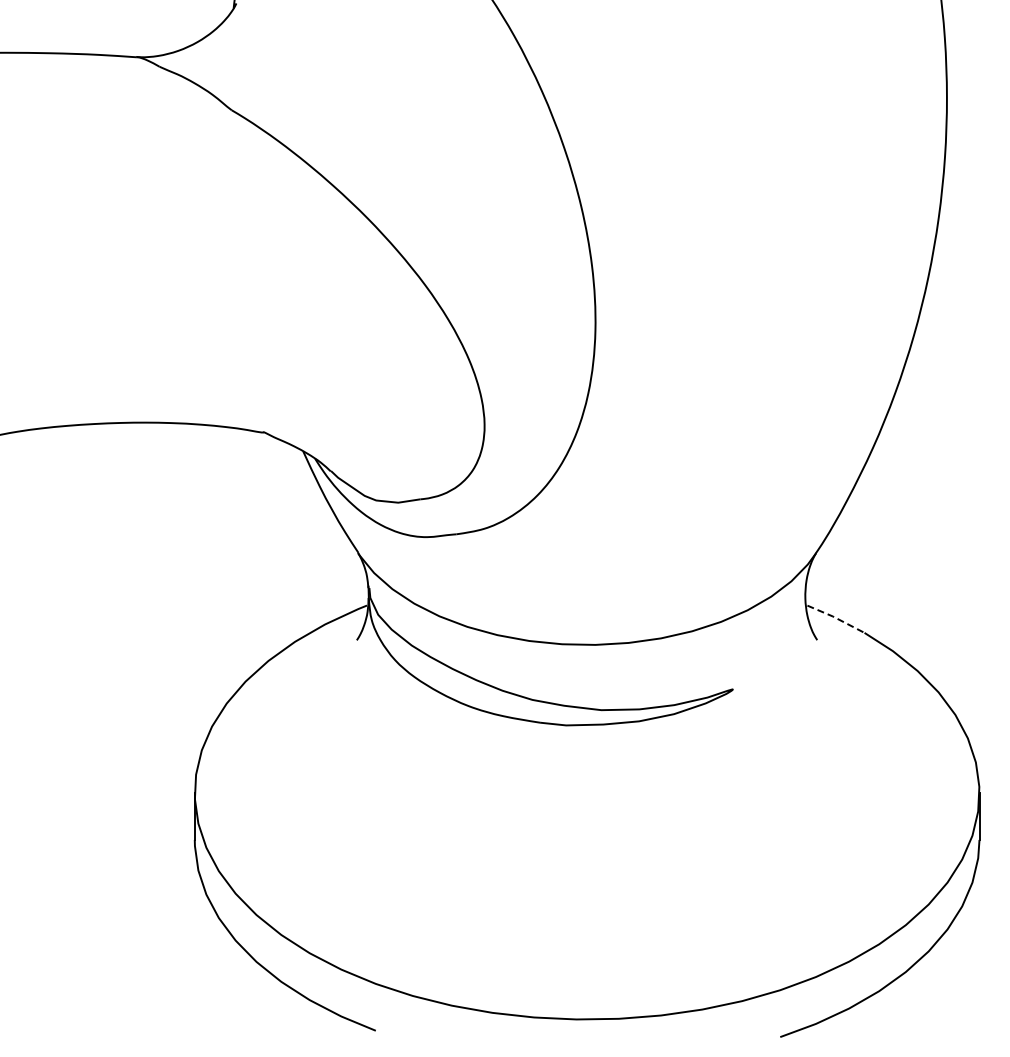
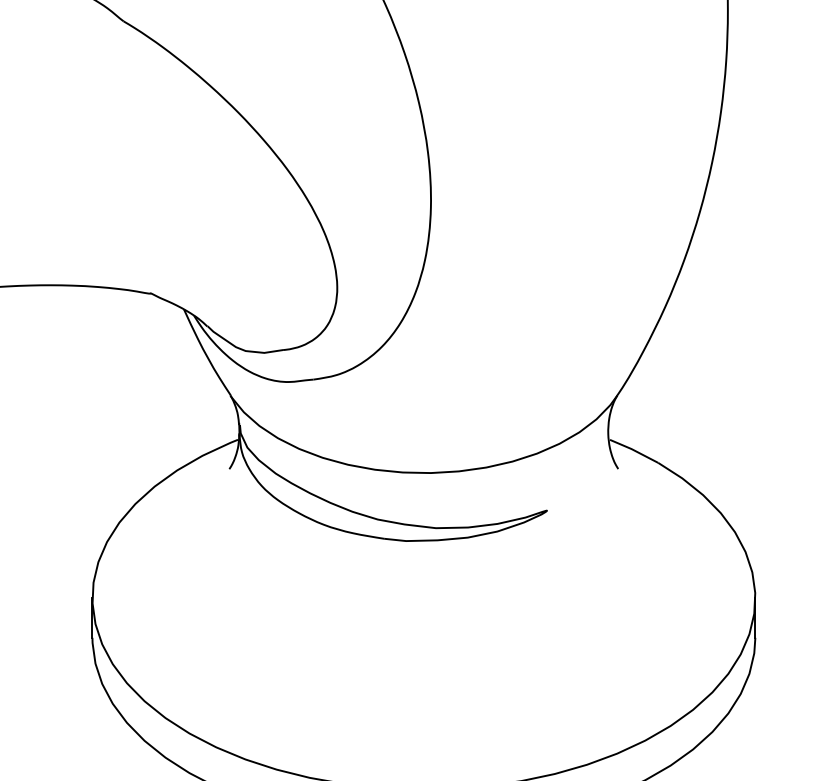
line: (836, 618) -> (634, 450), dashed -> solid

